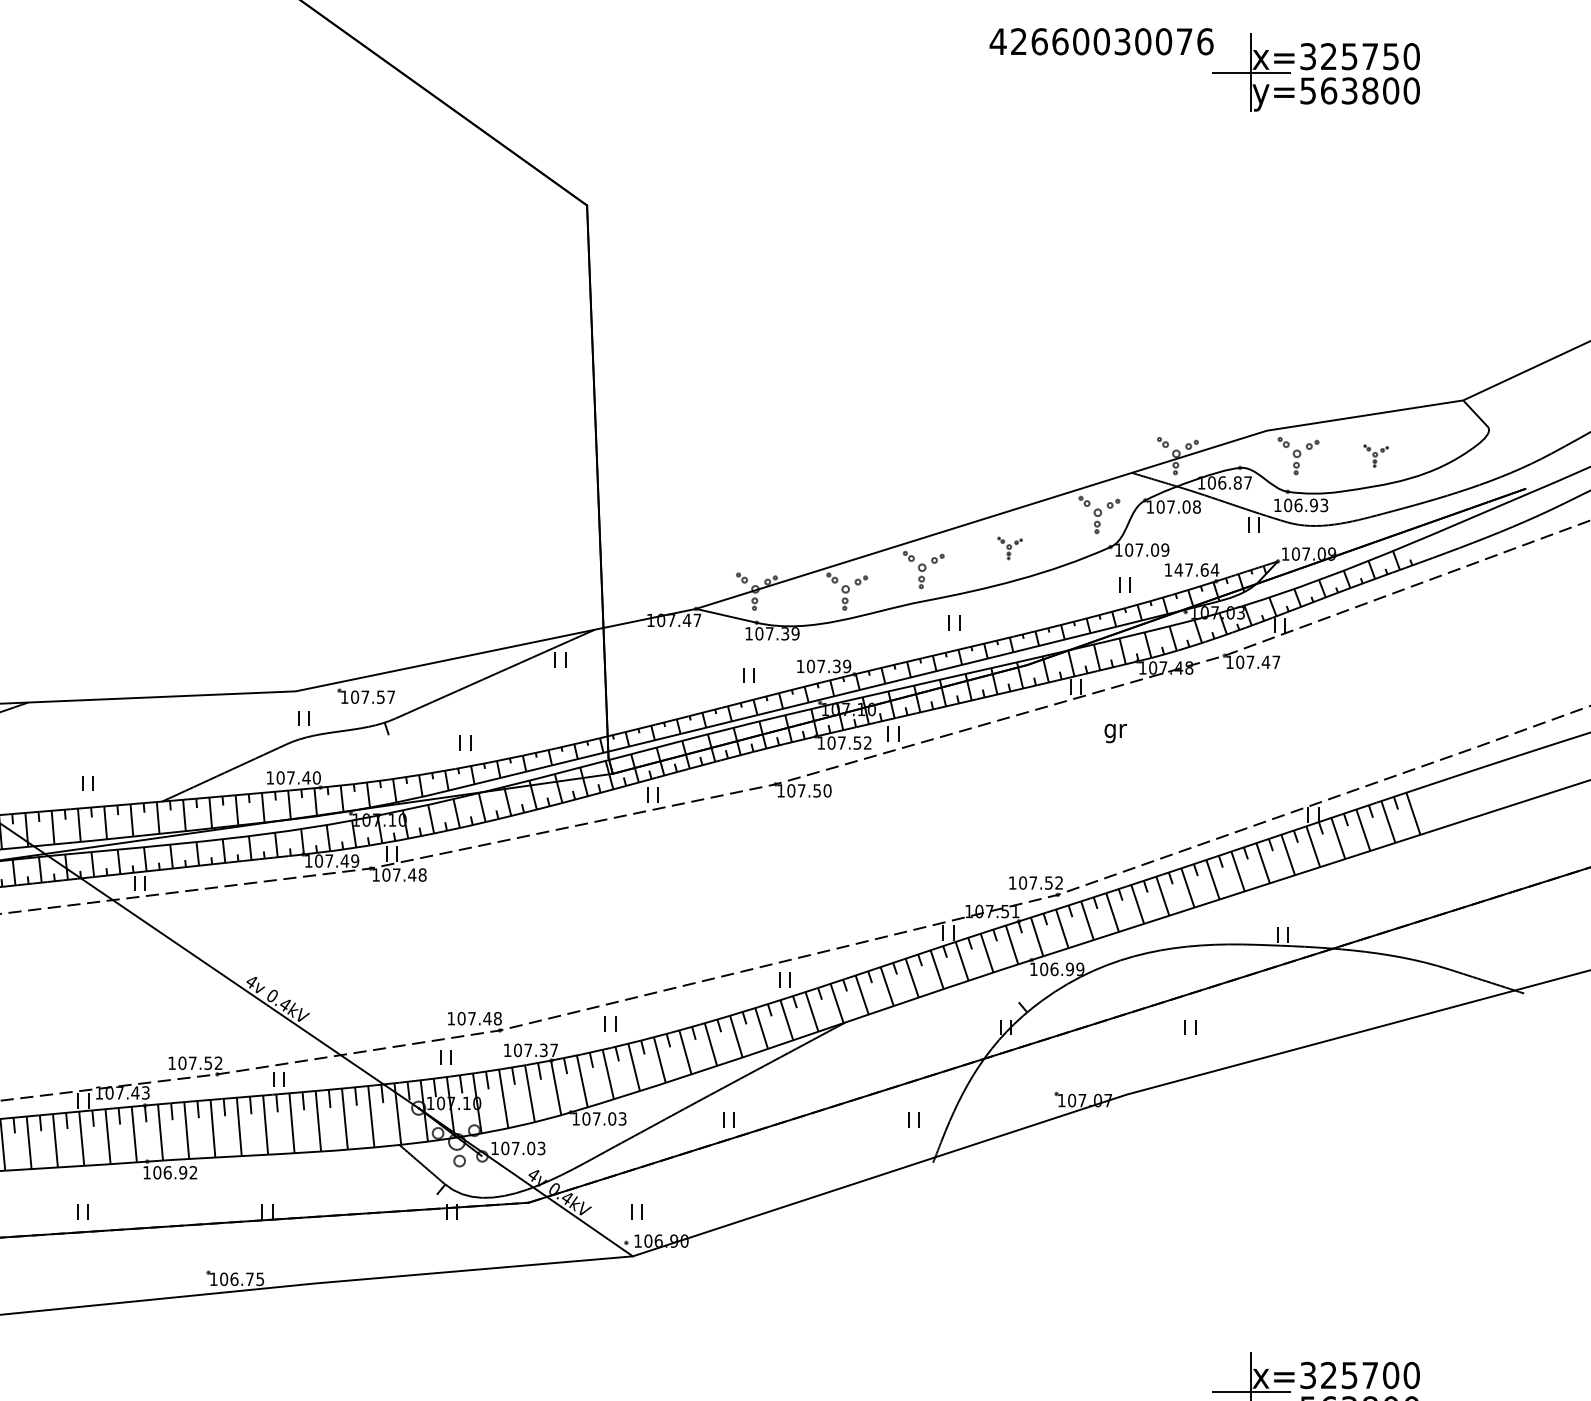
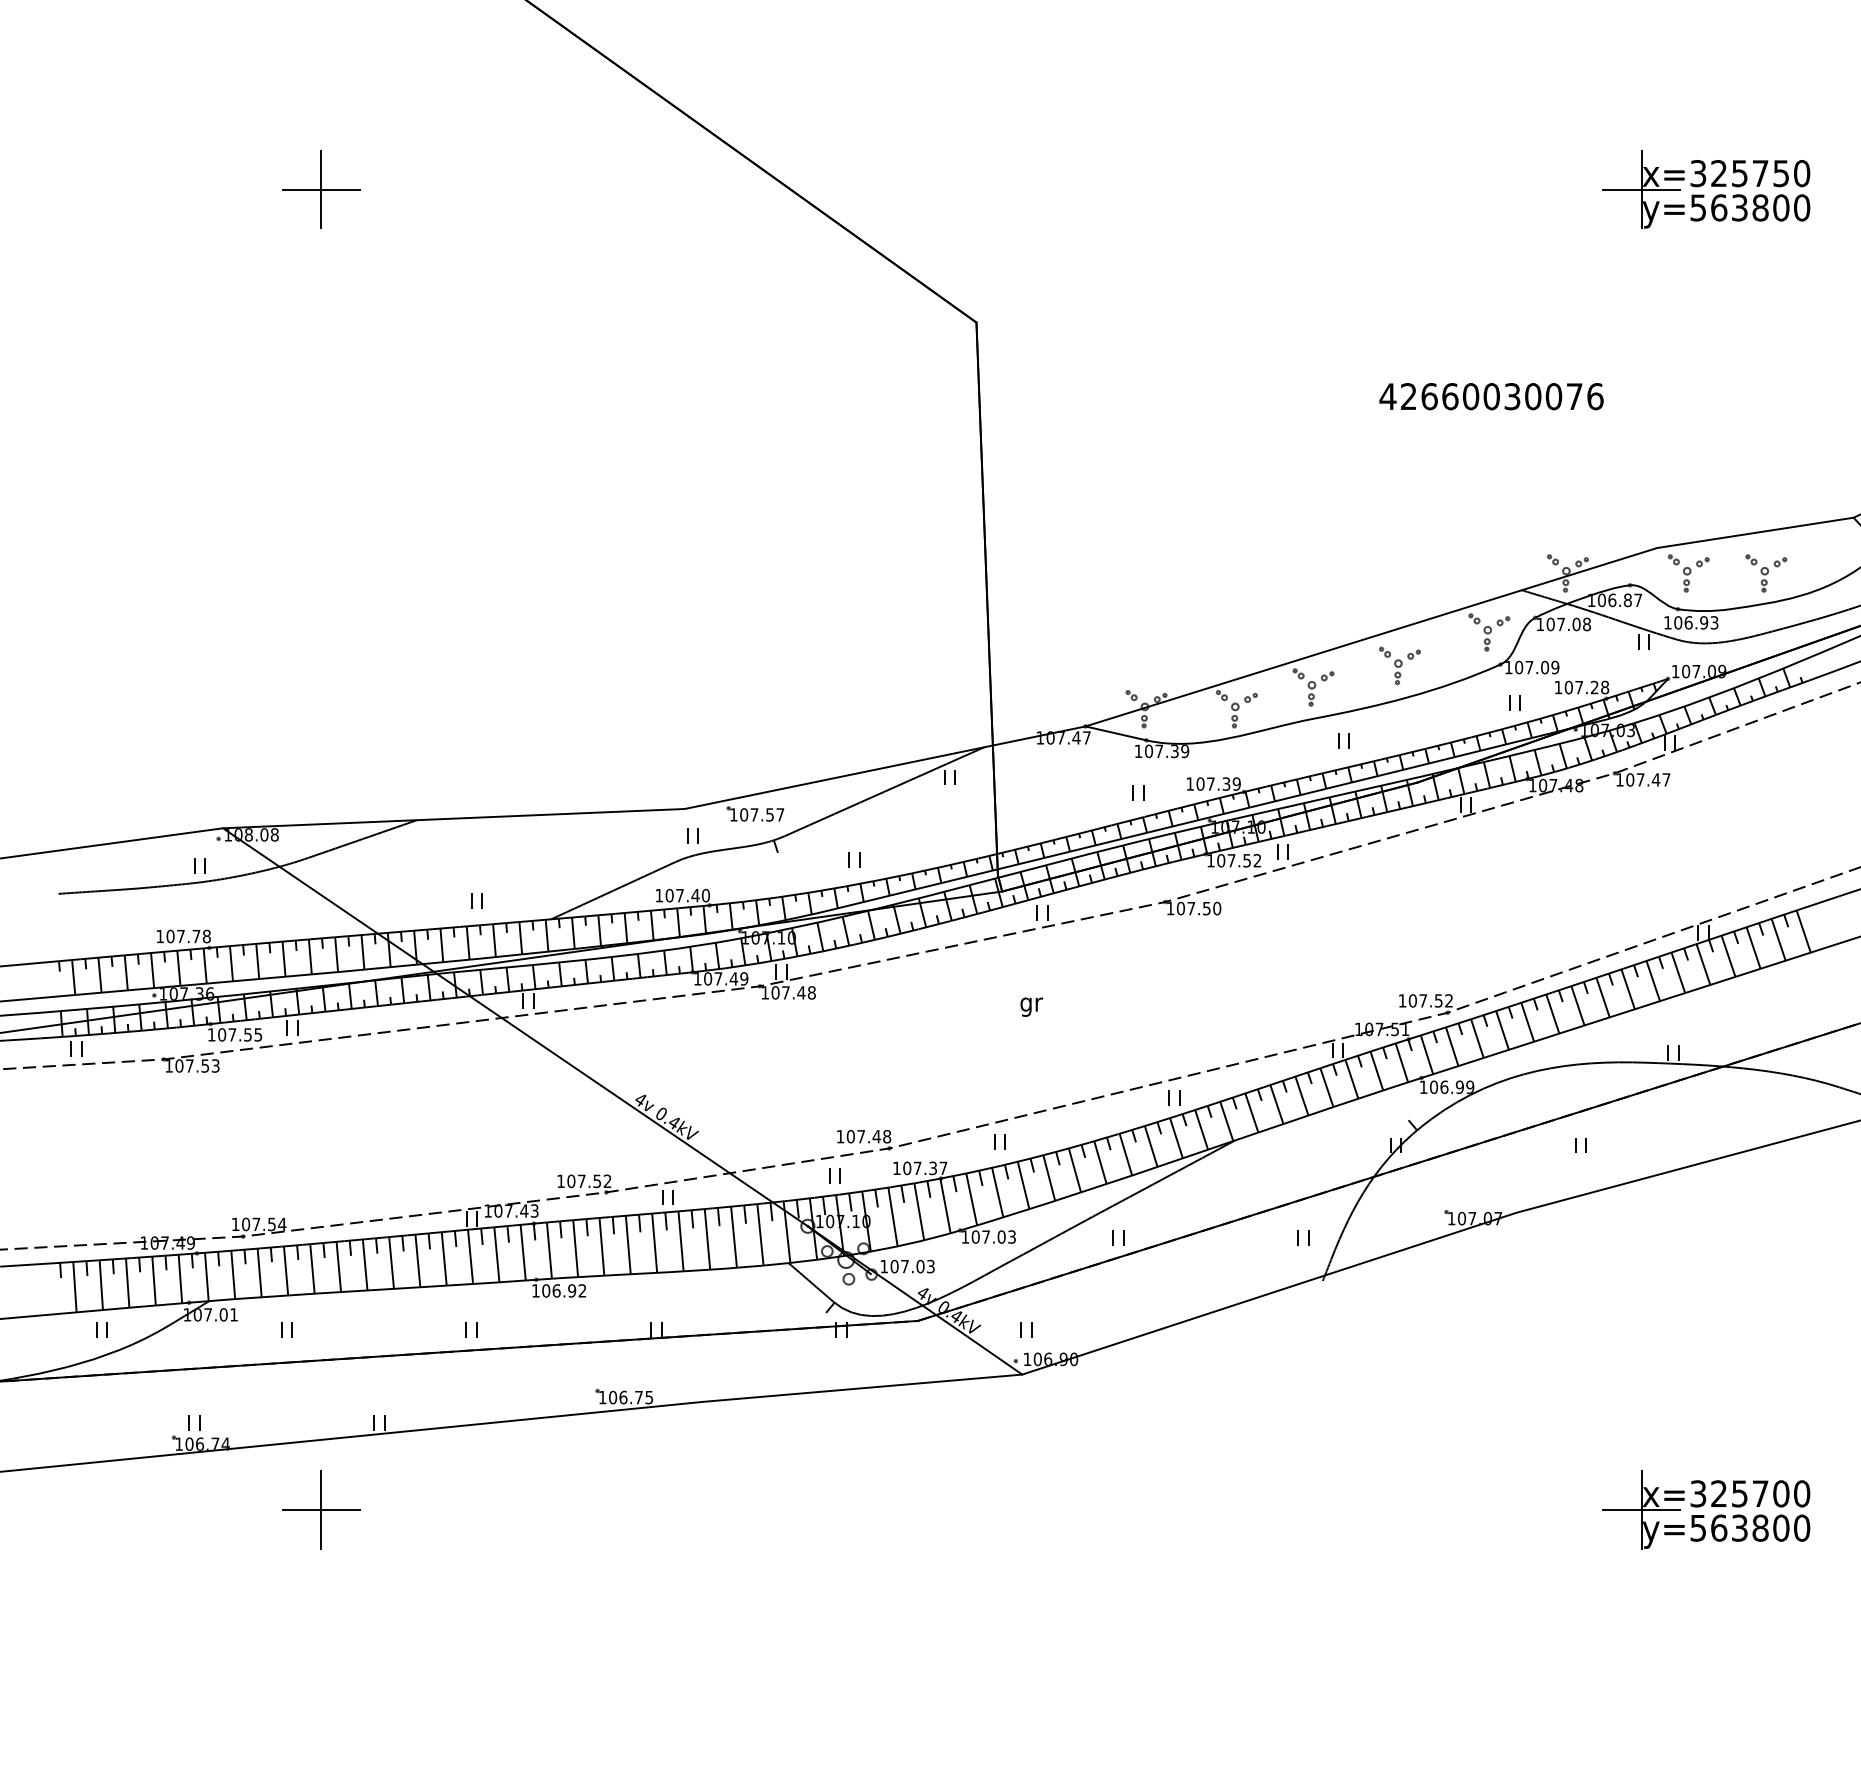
text: (1101, 41) -> (1491, 396), moved
part: (1376, 456) -> (1766, 573), size x1.67
part: (1009, 548) -> (1399, 665), size x1.67
text: (1196, 570) -> (1586, 687), 147.64 -> 107.28
text: (1115, 732) -> (1031, 1006), moved

